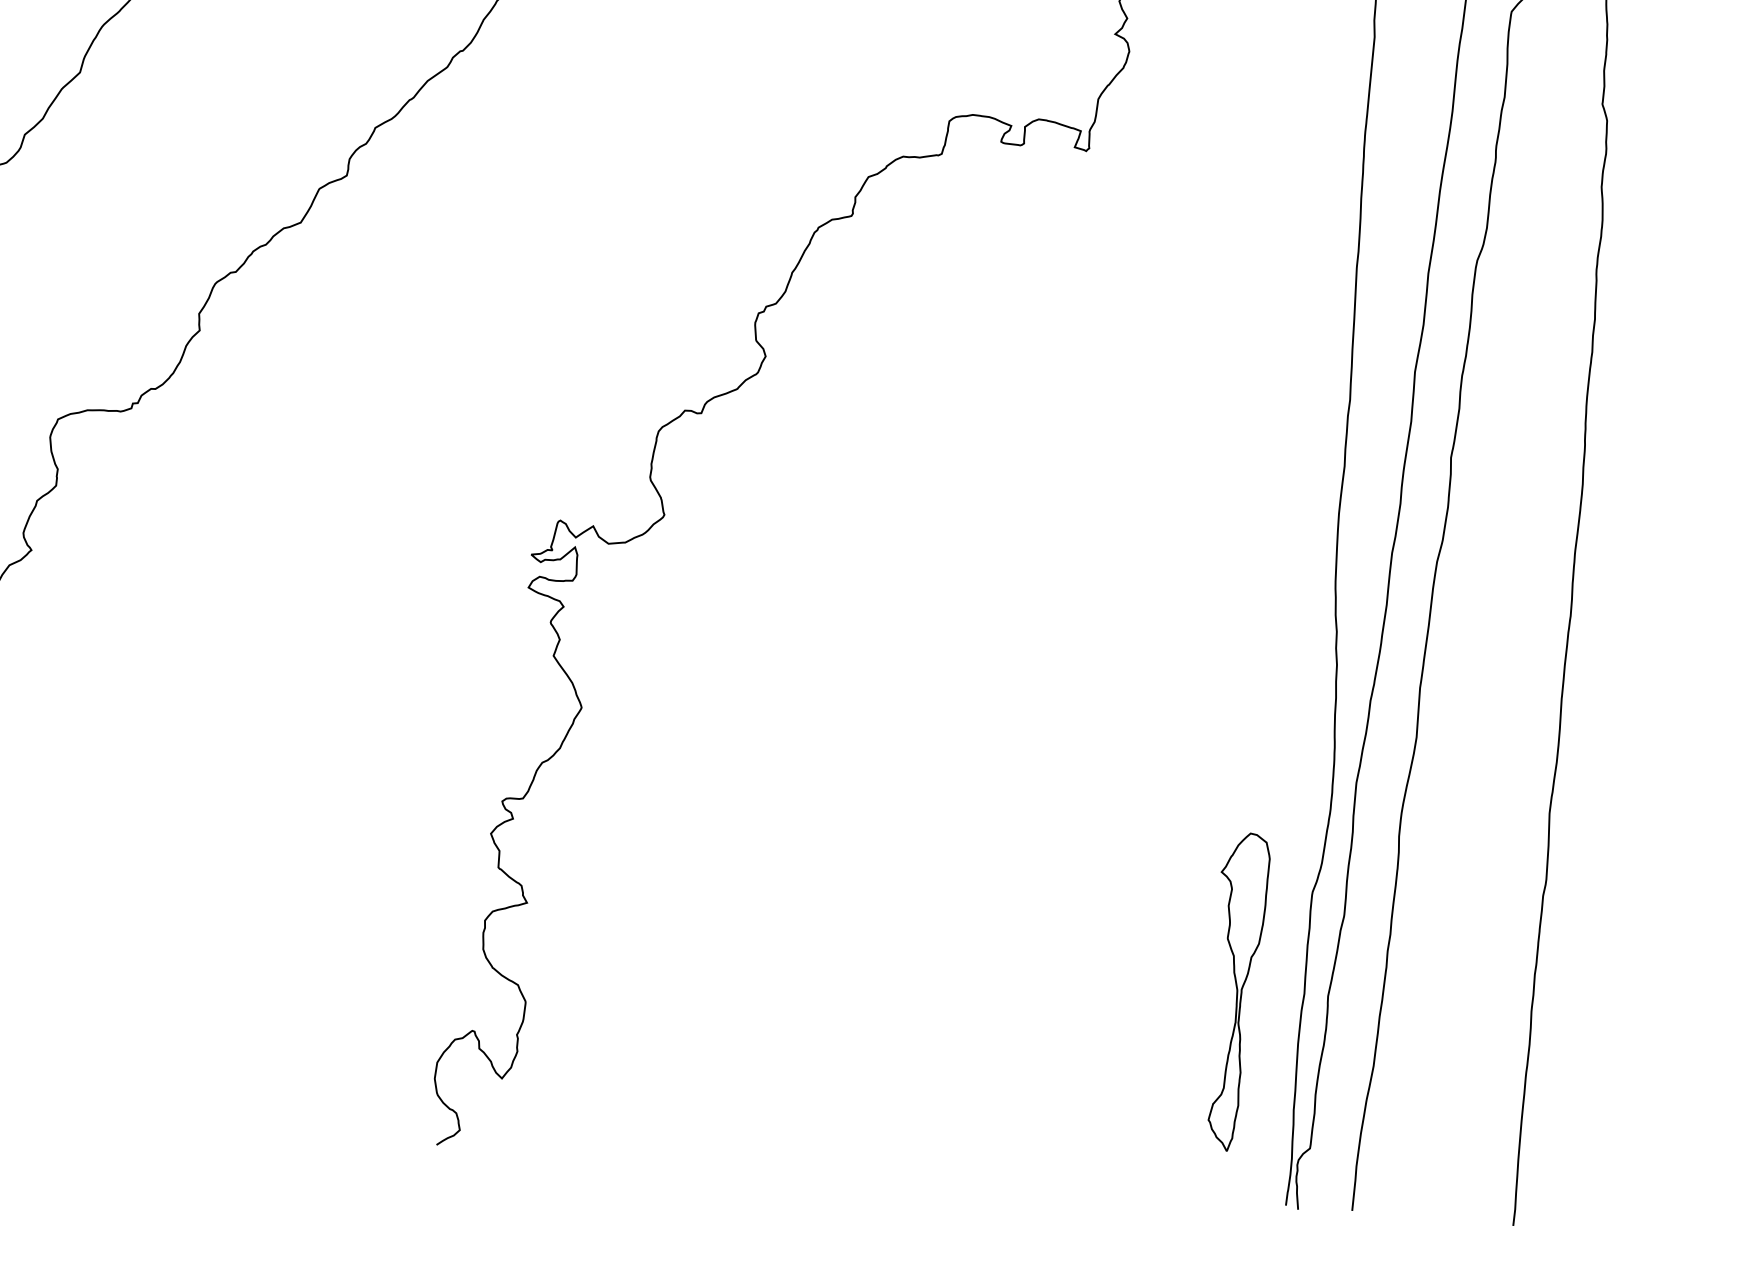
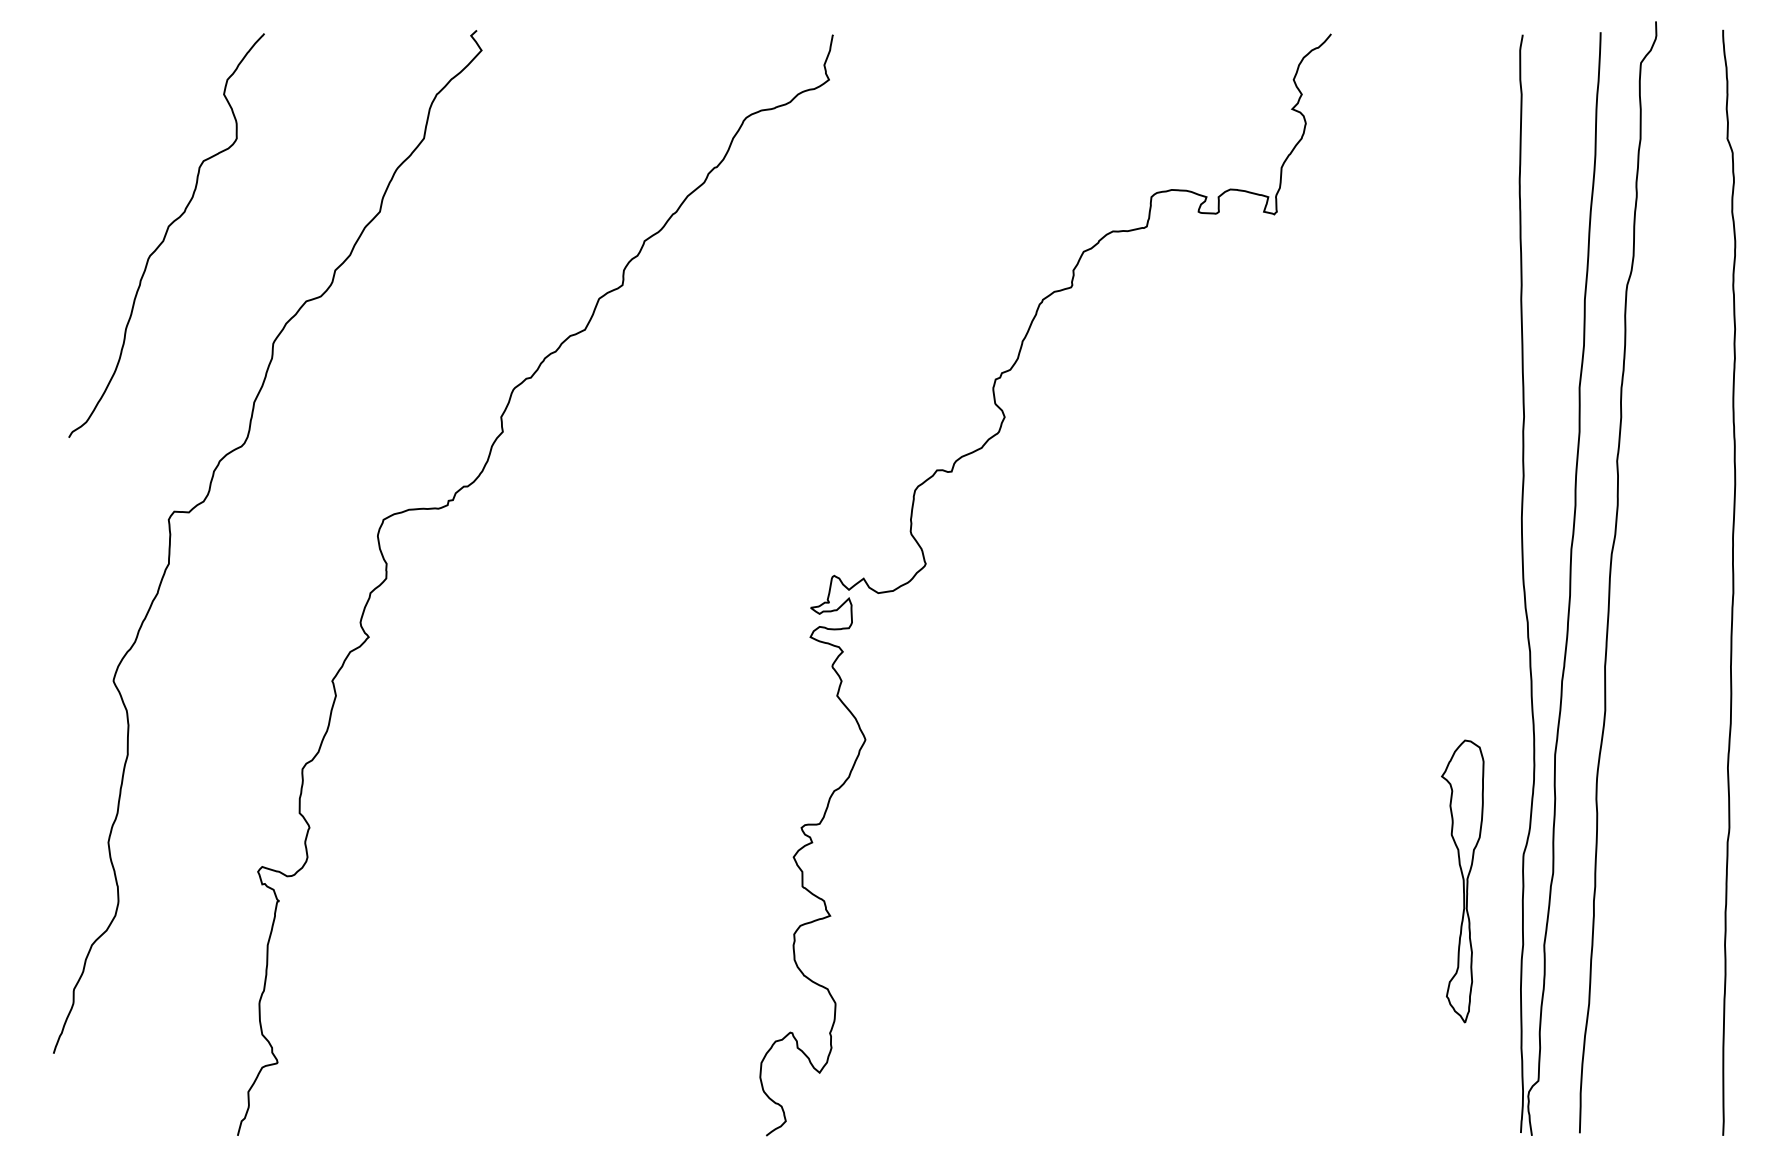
part: (1235, 991) -> (1462, 881), moved

